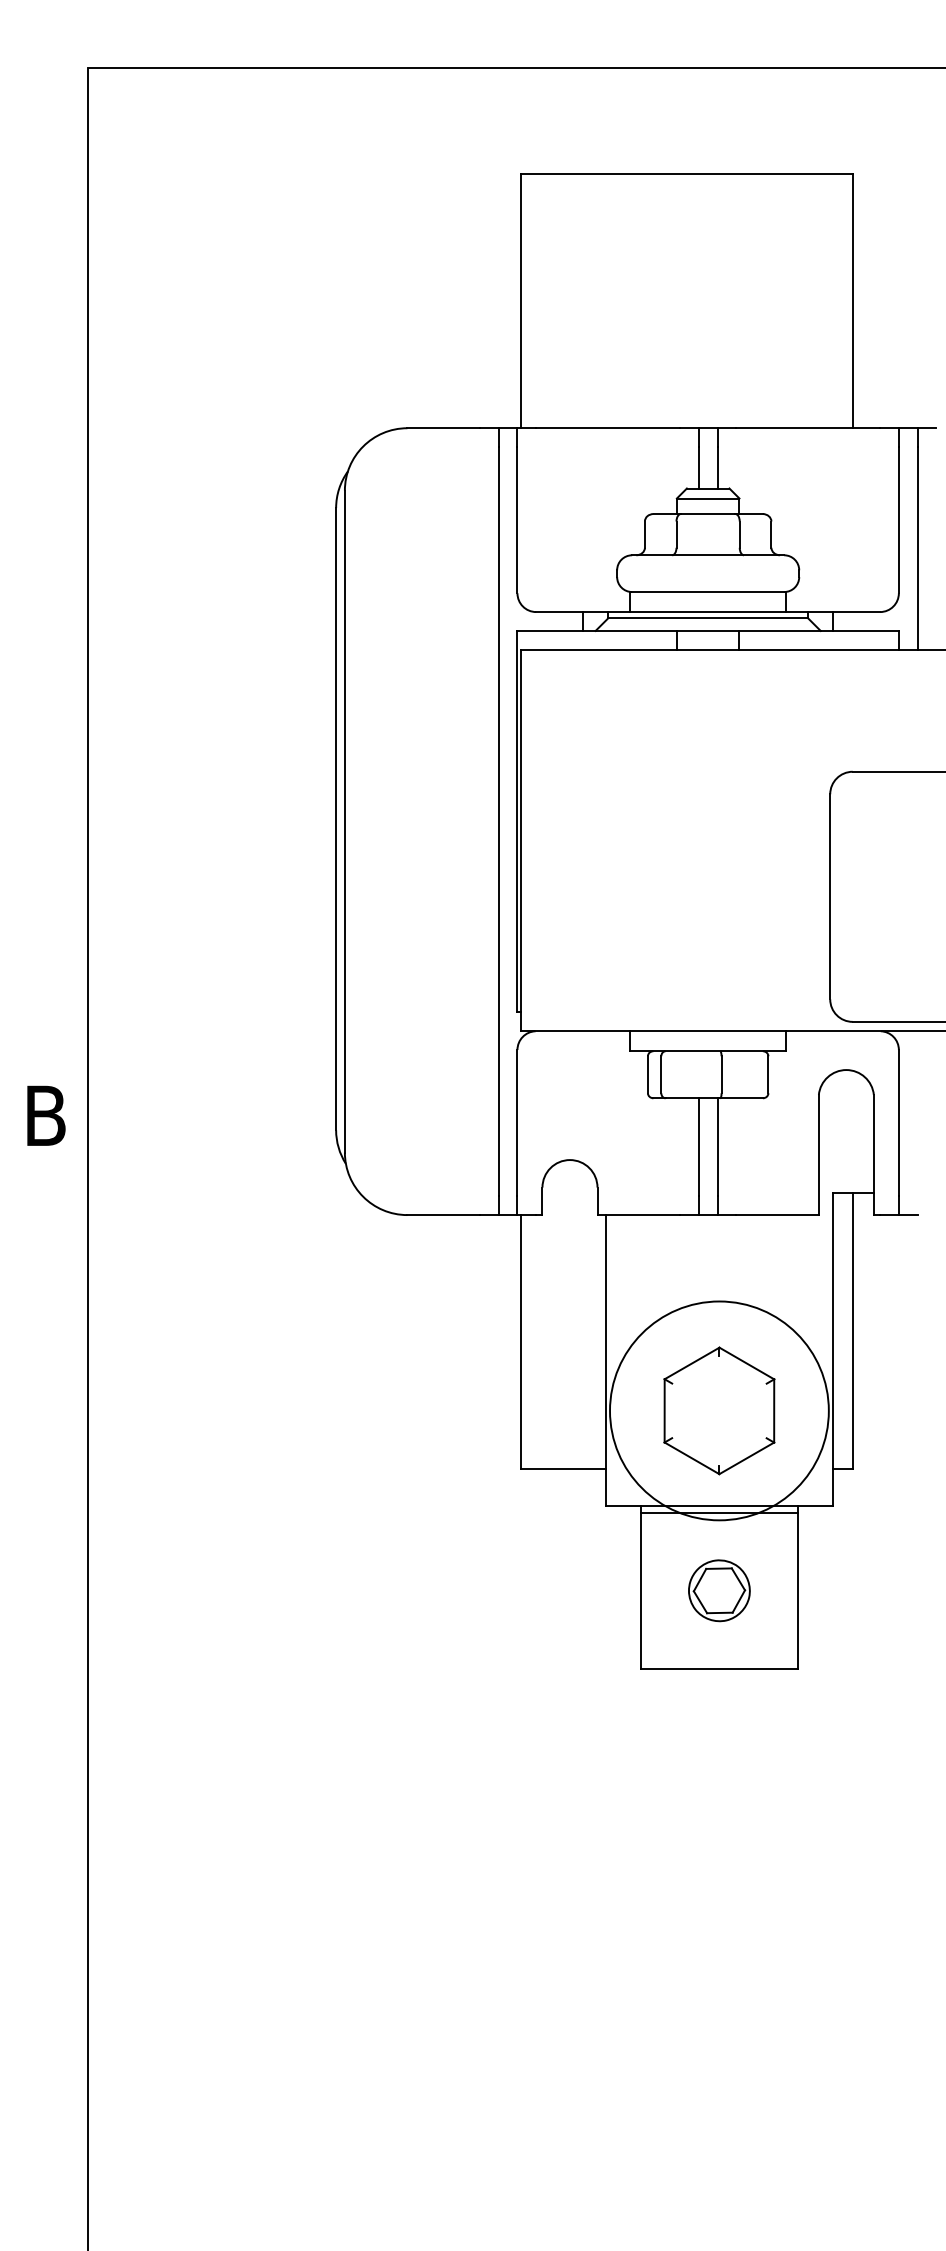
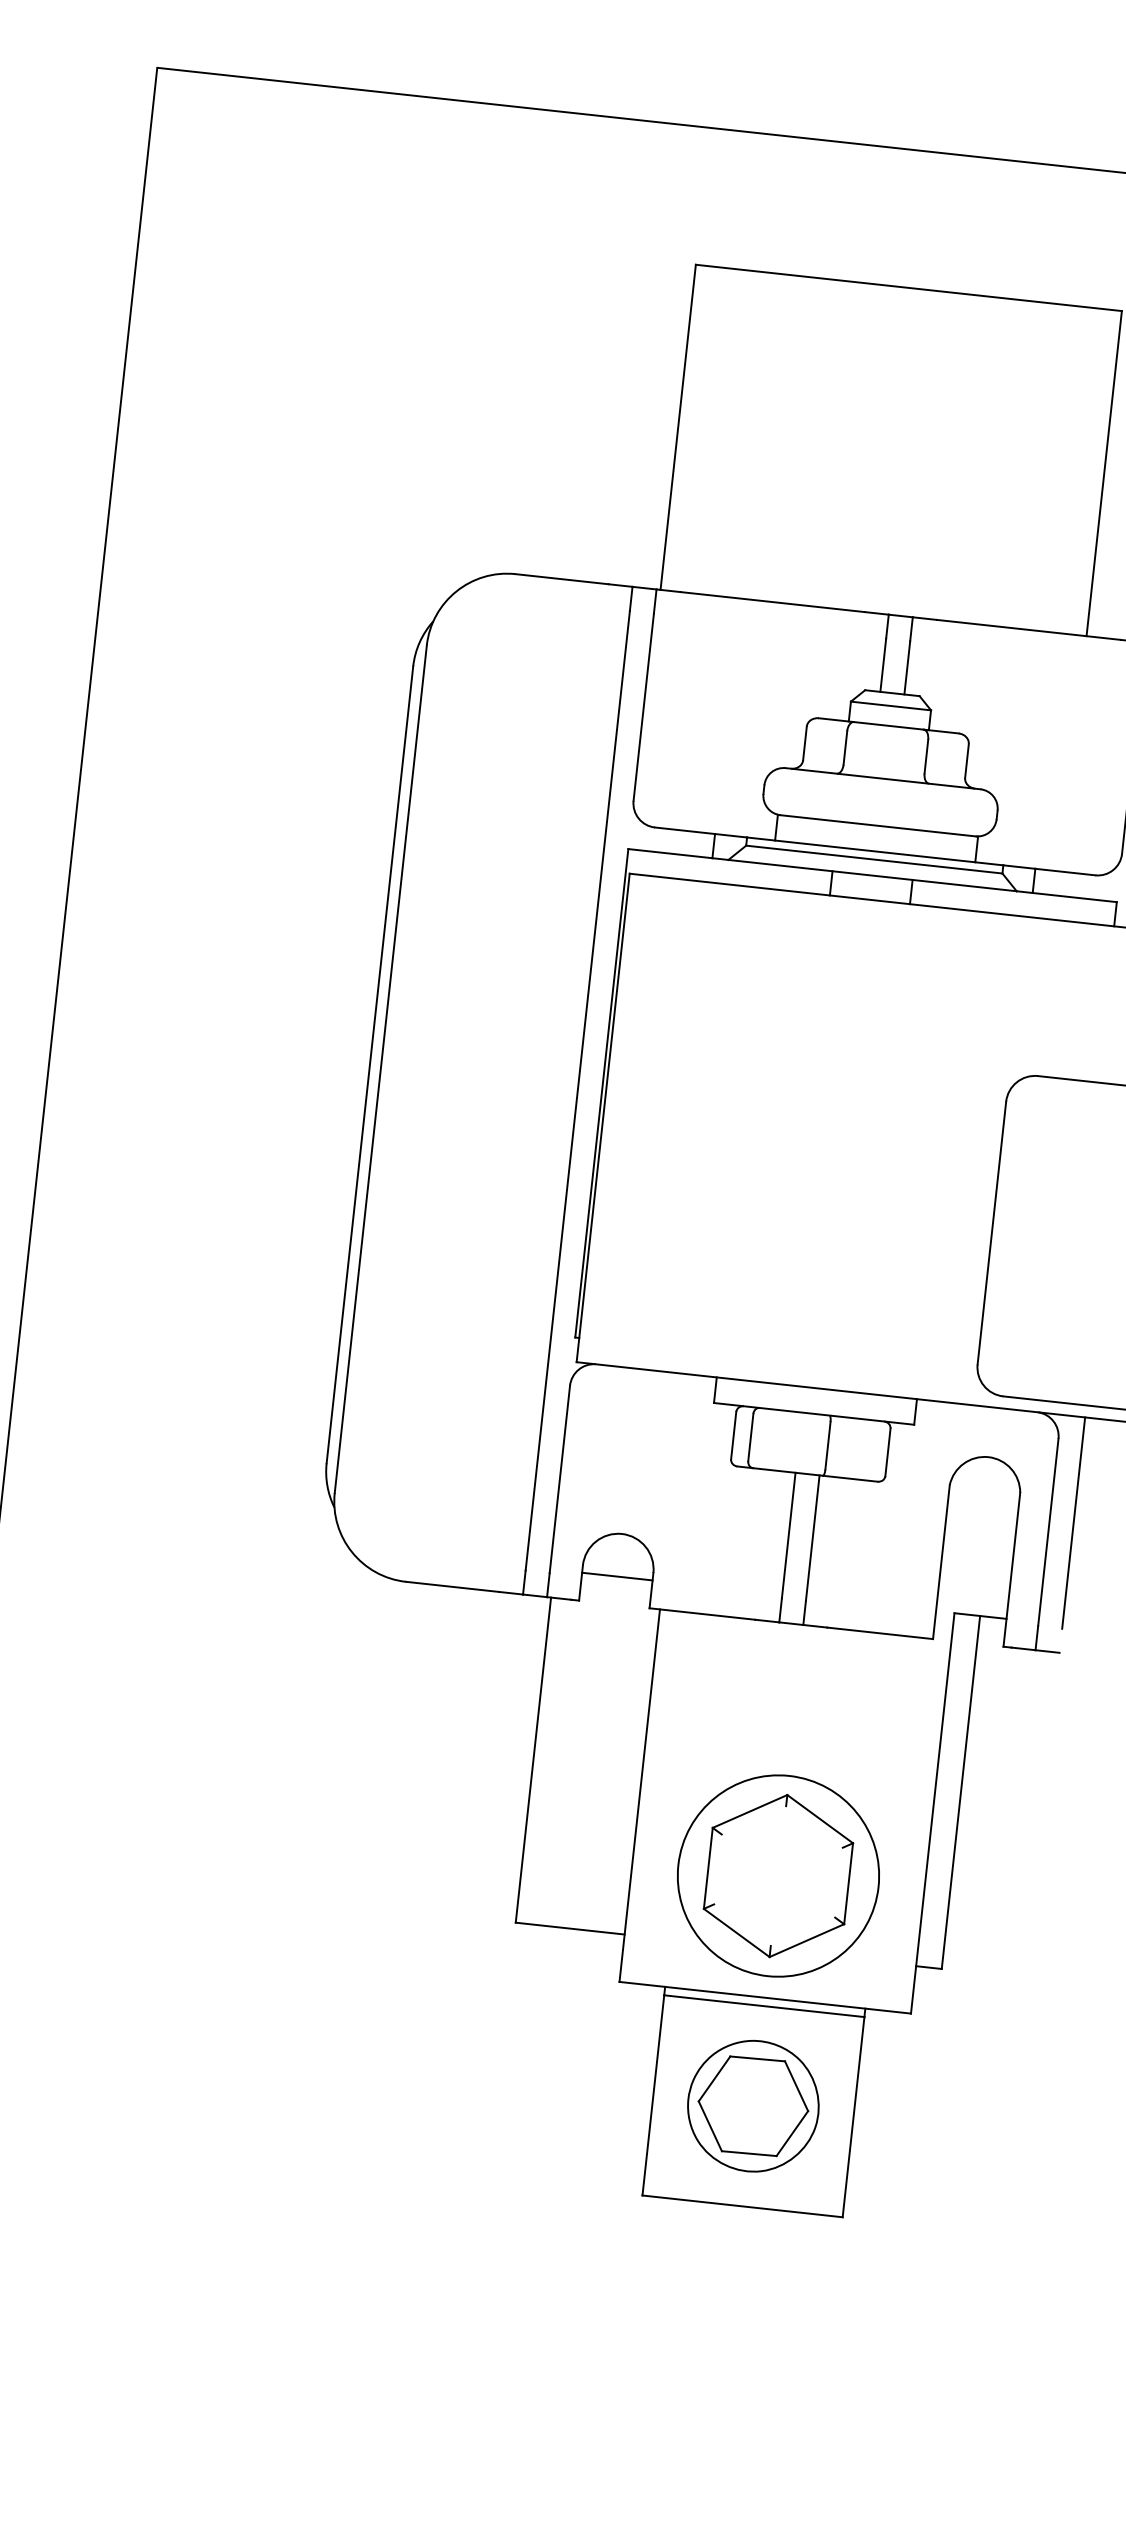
line: (917, 1113) -> (1073, 1522), added
line: (569, 1193) -> (616, 1576), added
circle: (719, 1410) -> (778, 1875), size x0.71
part: (719, 1590) -> (753, 2106), size x1.67

